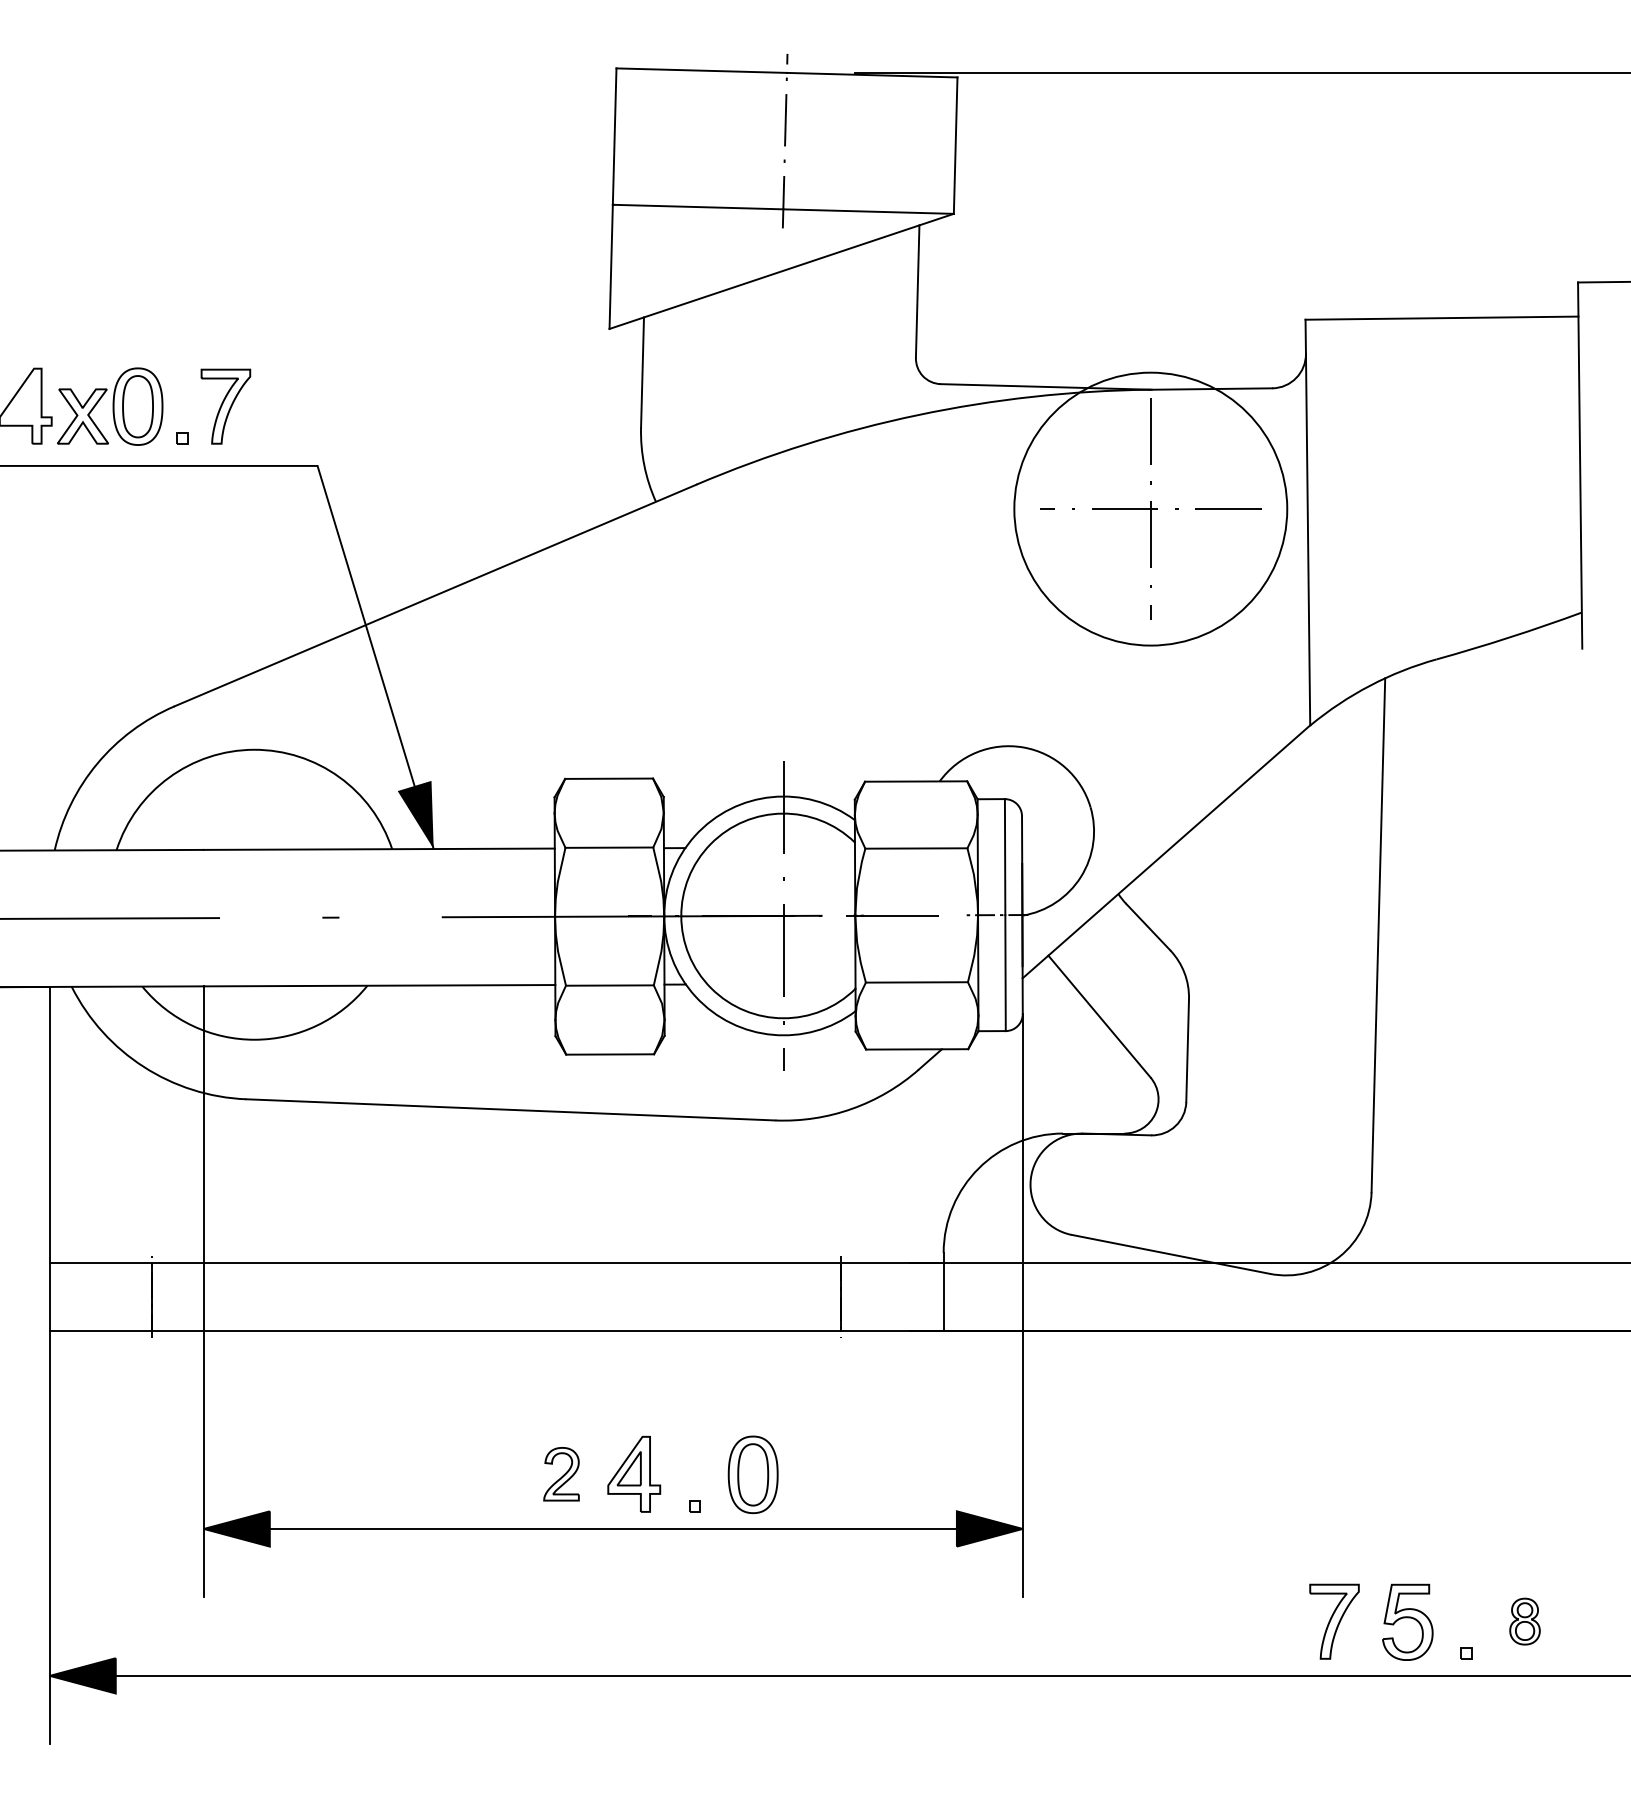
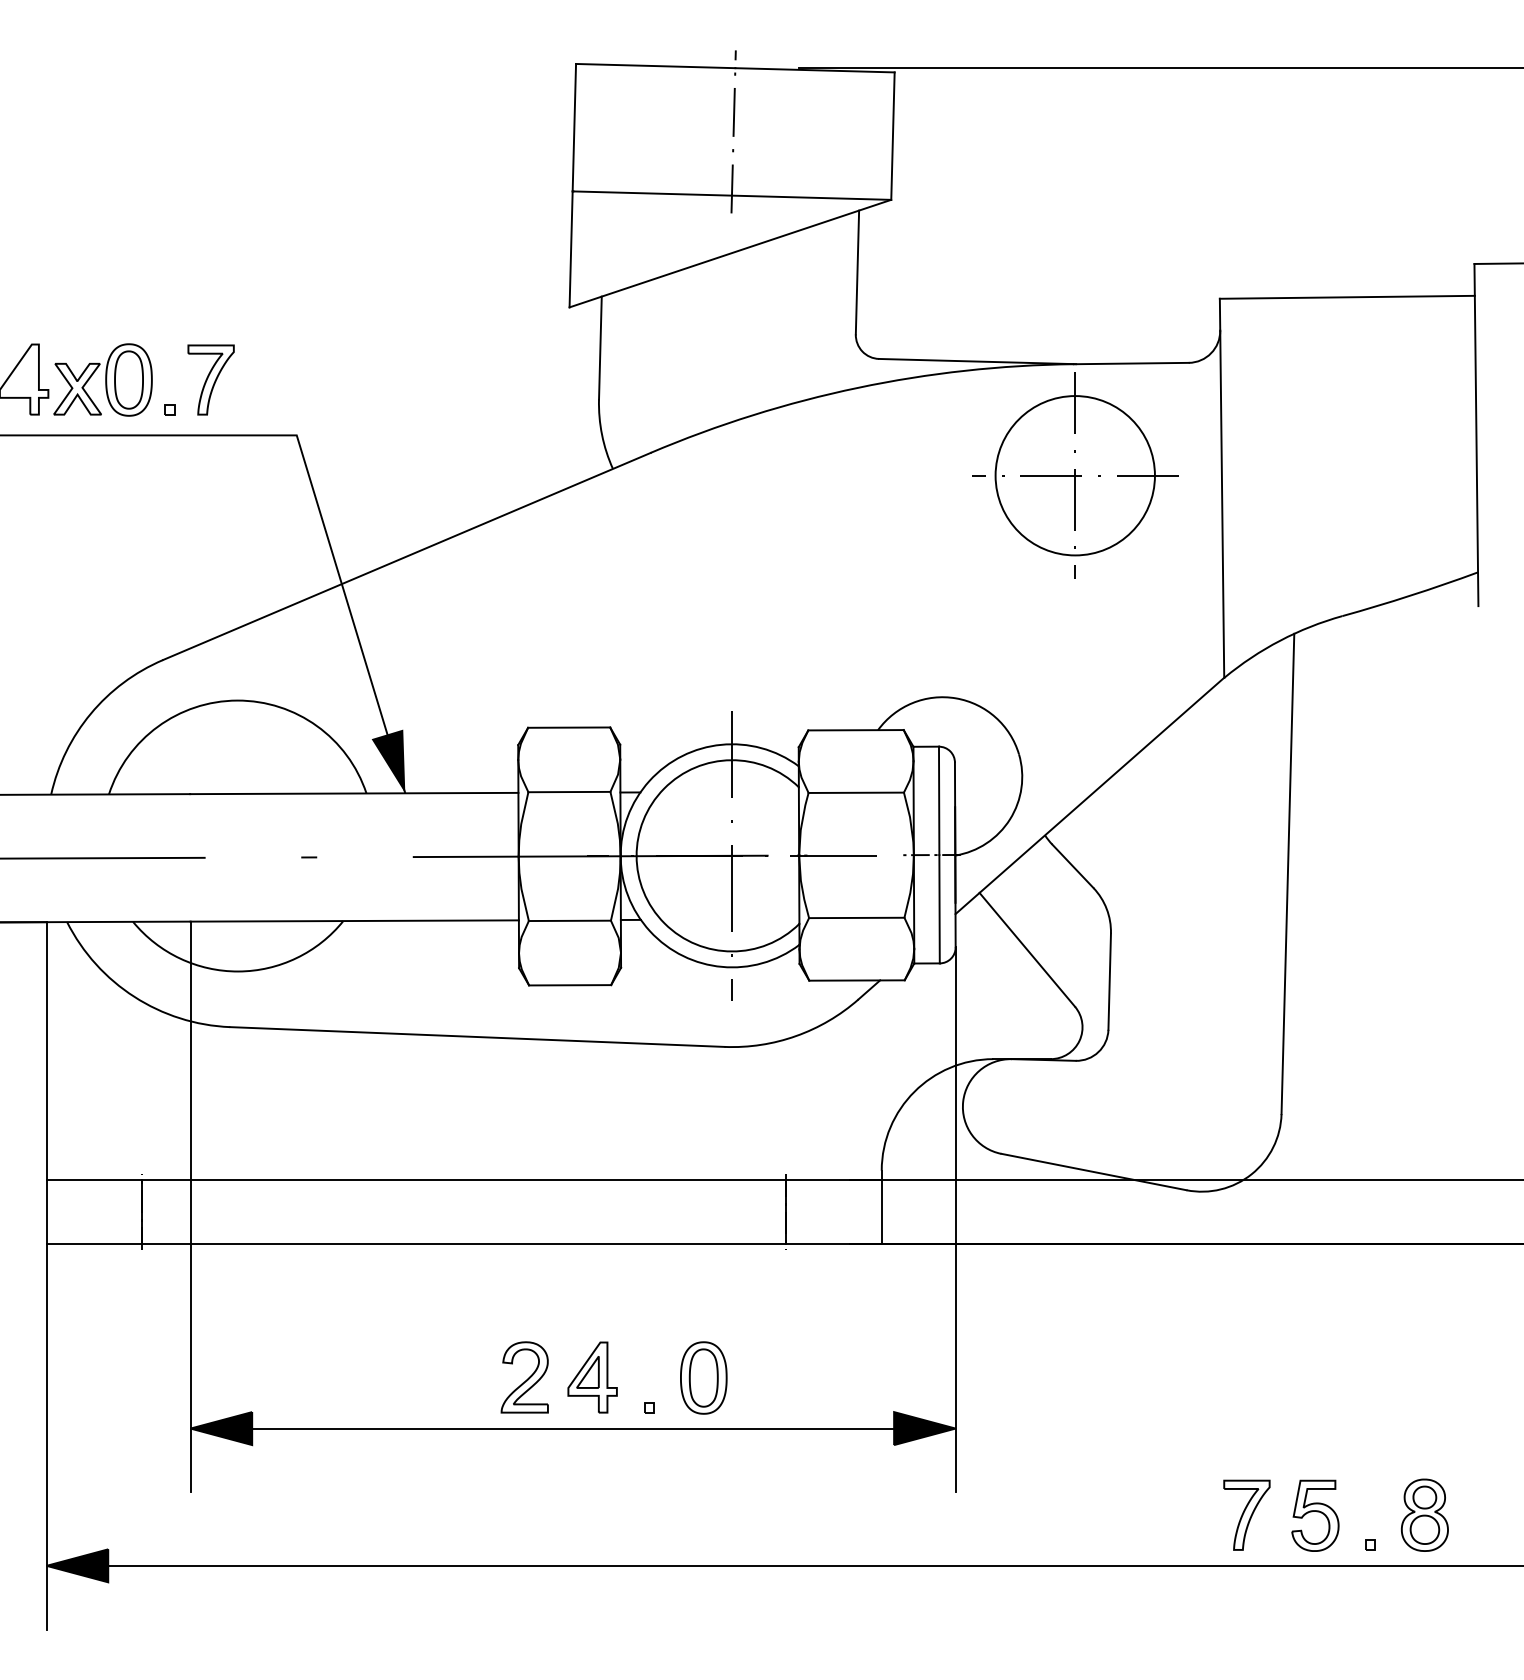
circle: (1149, 508) -> (1074, 475), size x0.62
part: (561, 1474) -> (524, 1377), size x1.43
part: (1524, 1620) -> (1424, 1514), size x1.67

